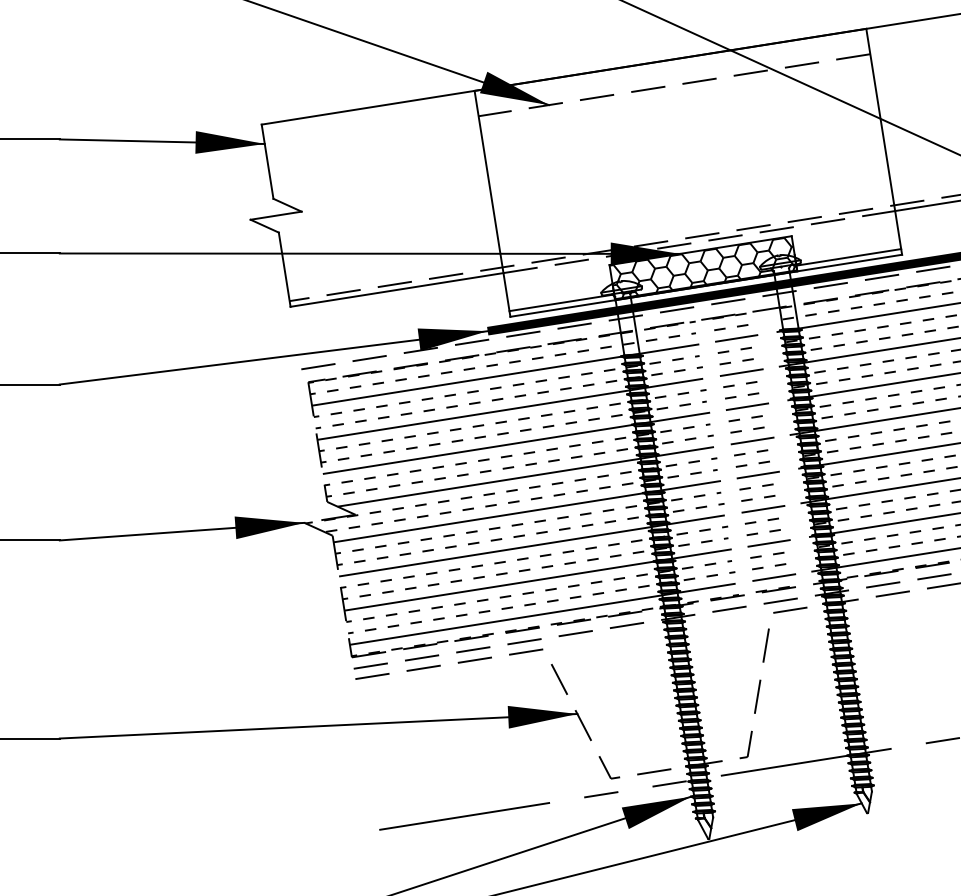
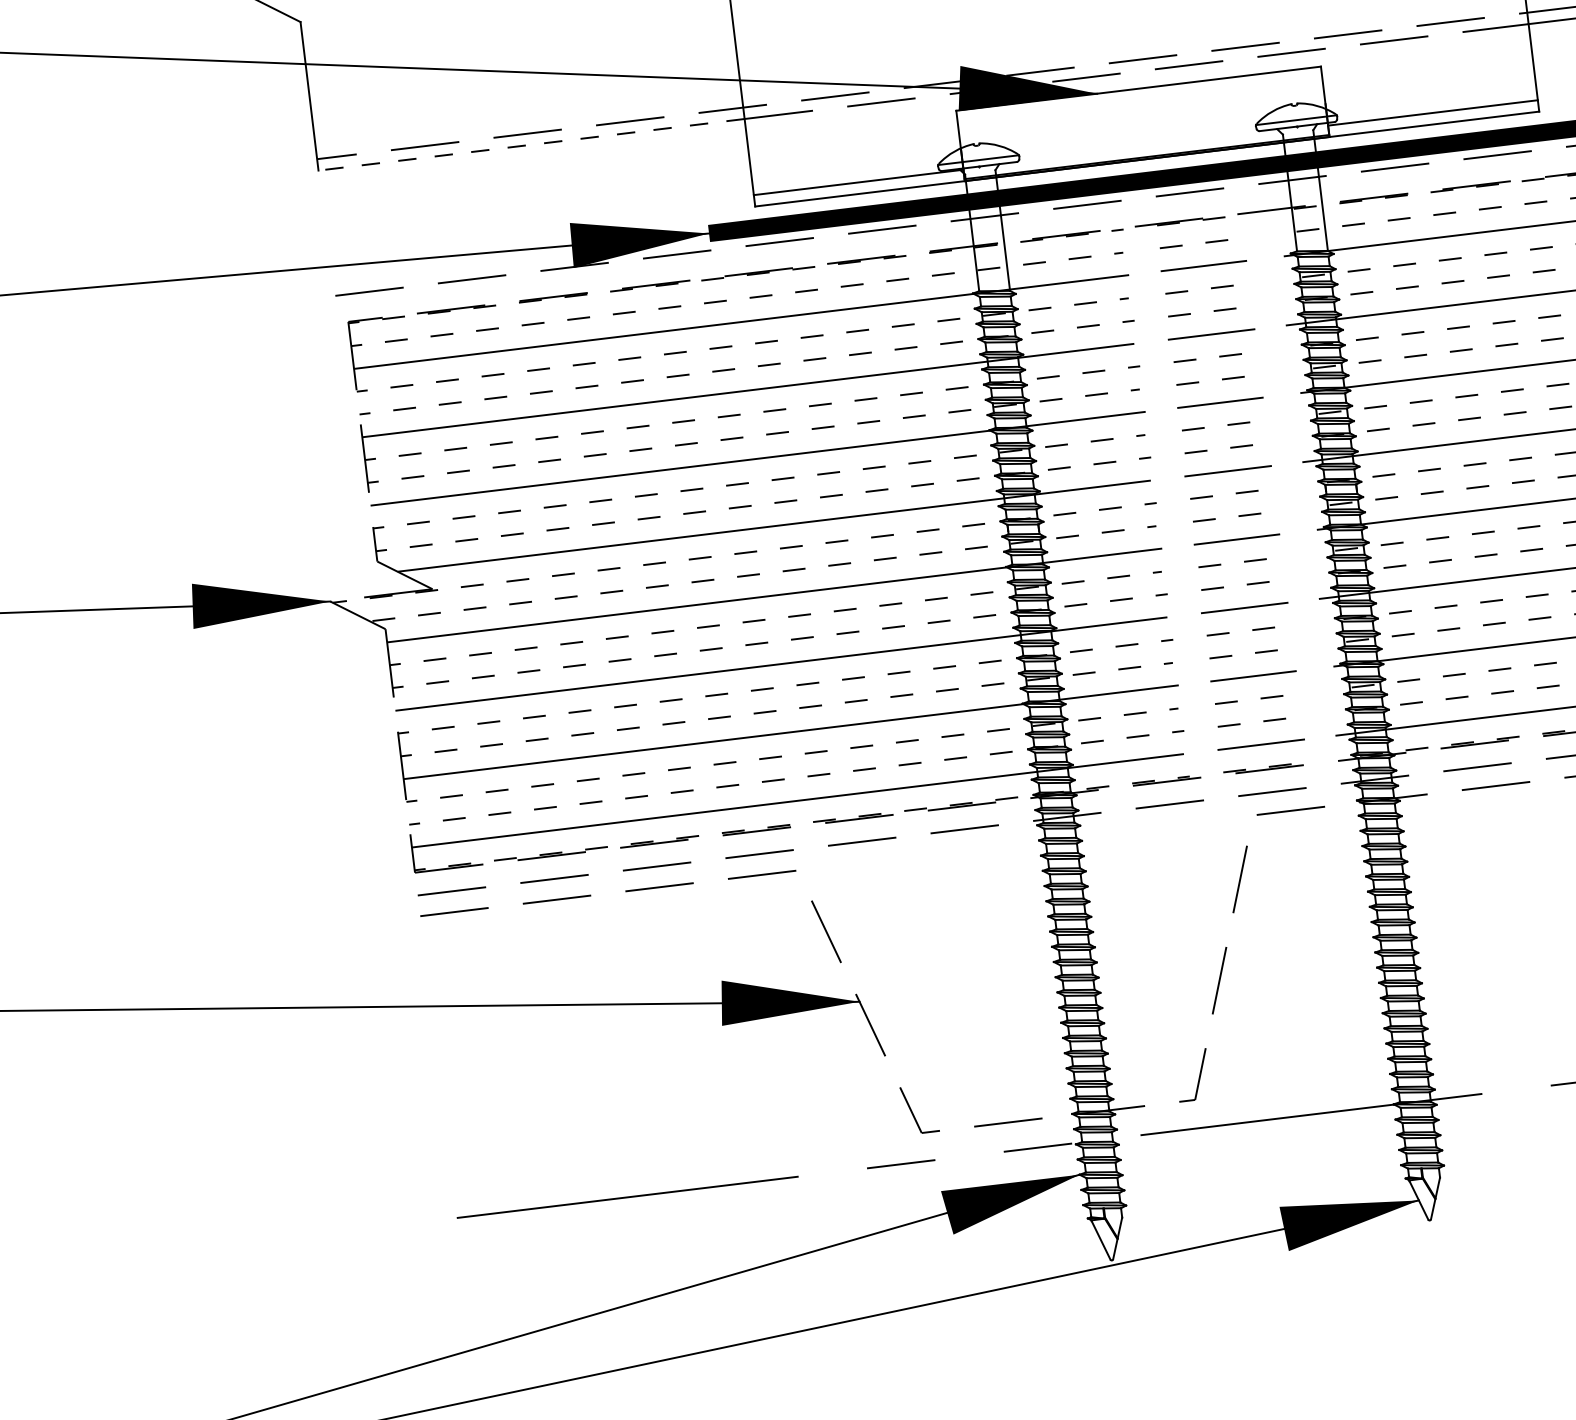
hatch: (702, 267) -> (1141, 122), removed
line: (397, 289) -> (532, 143), solid -> dashed

